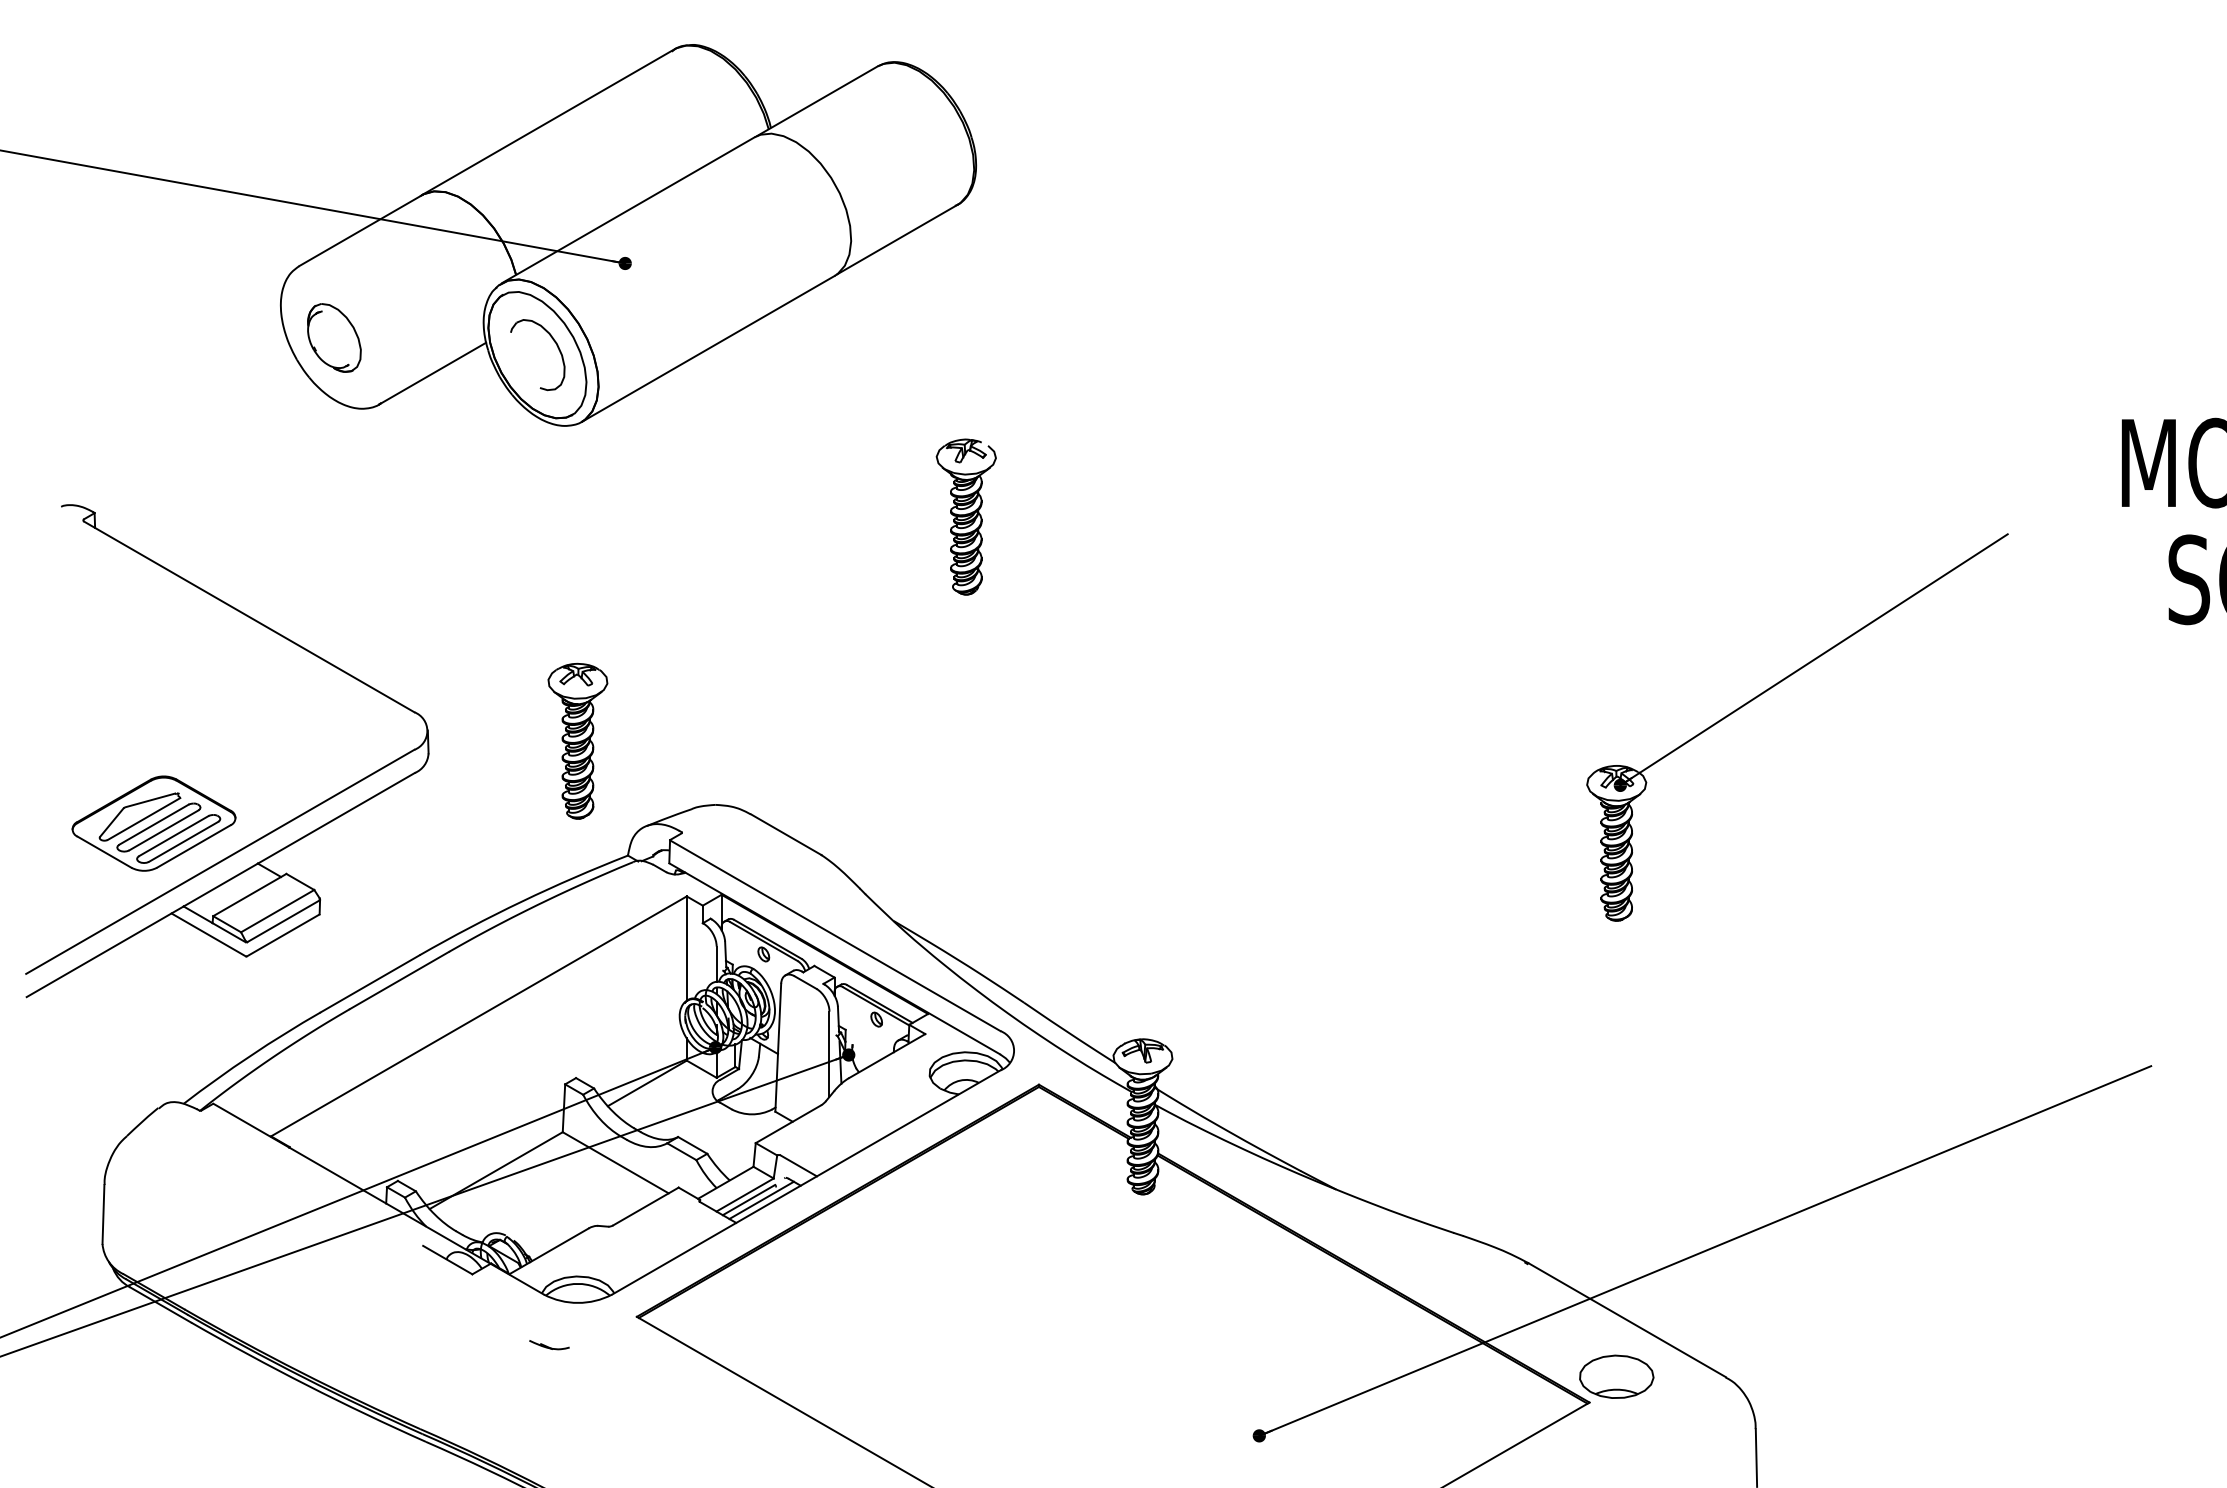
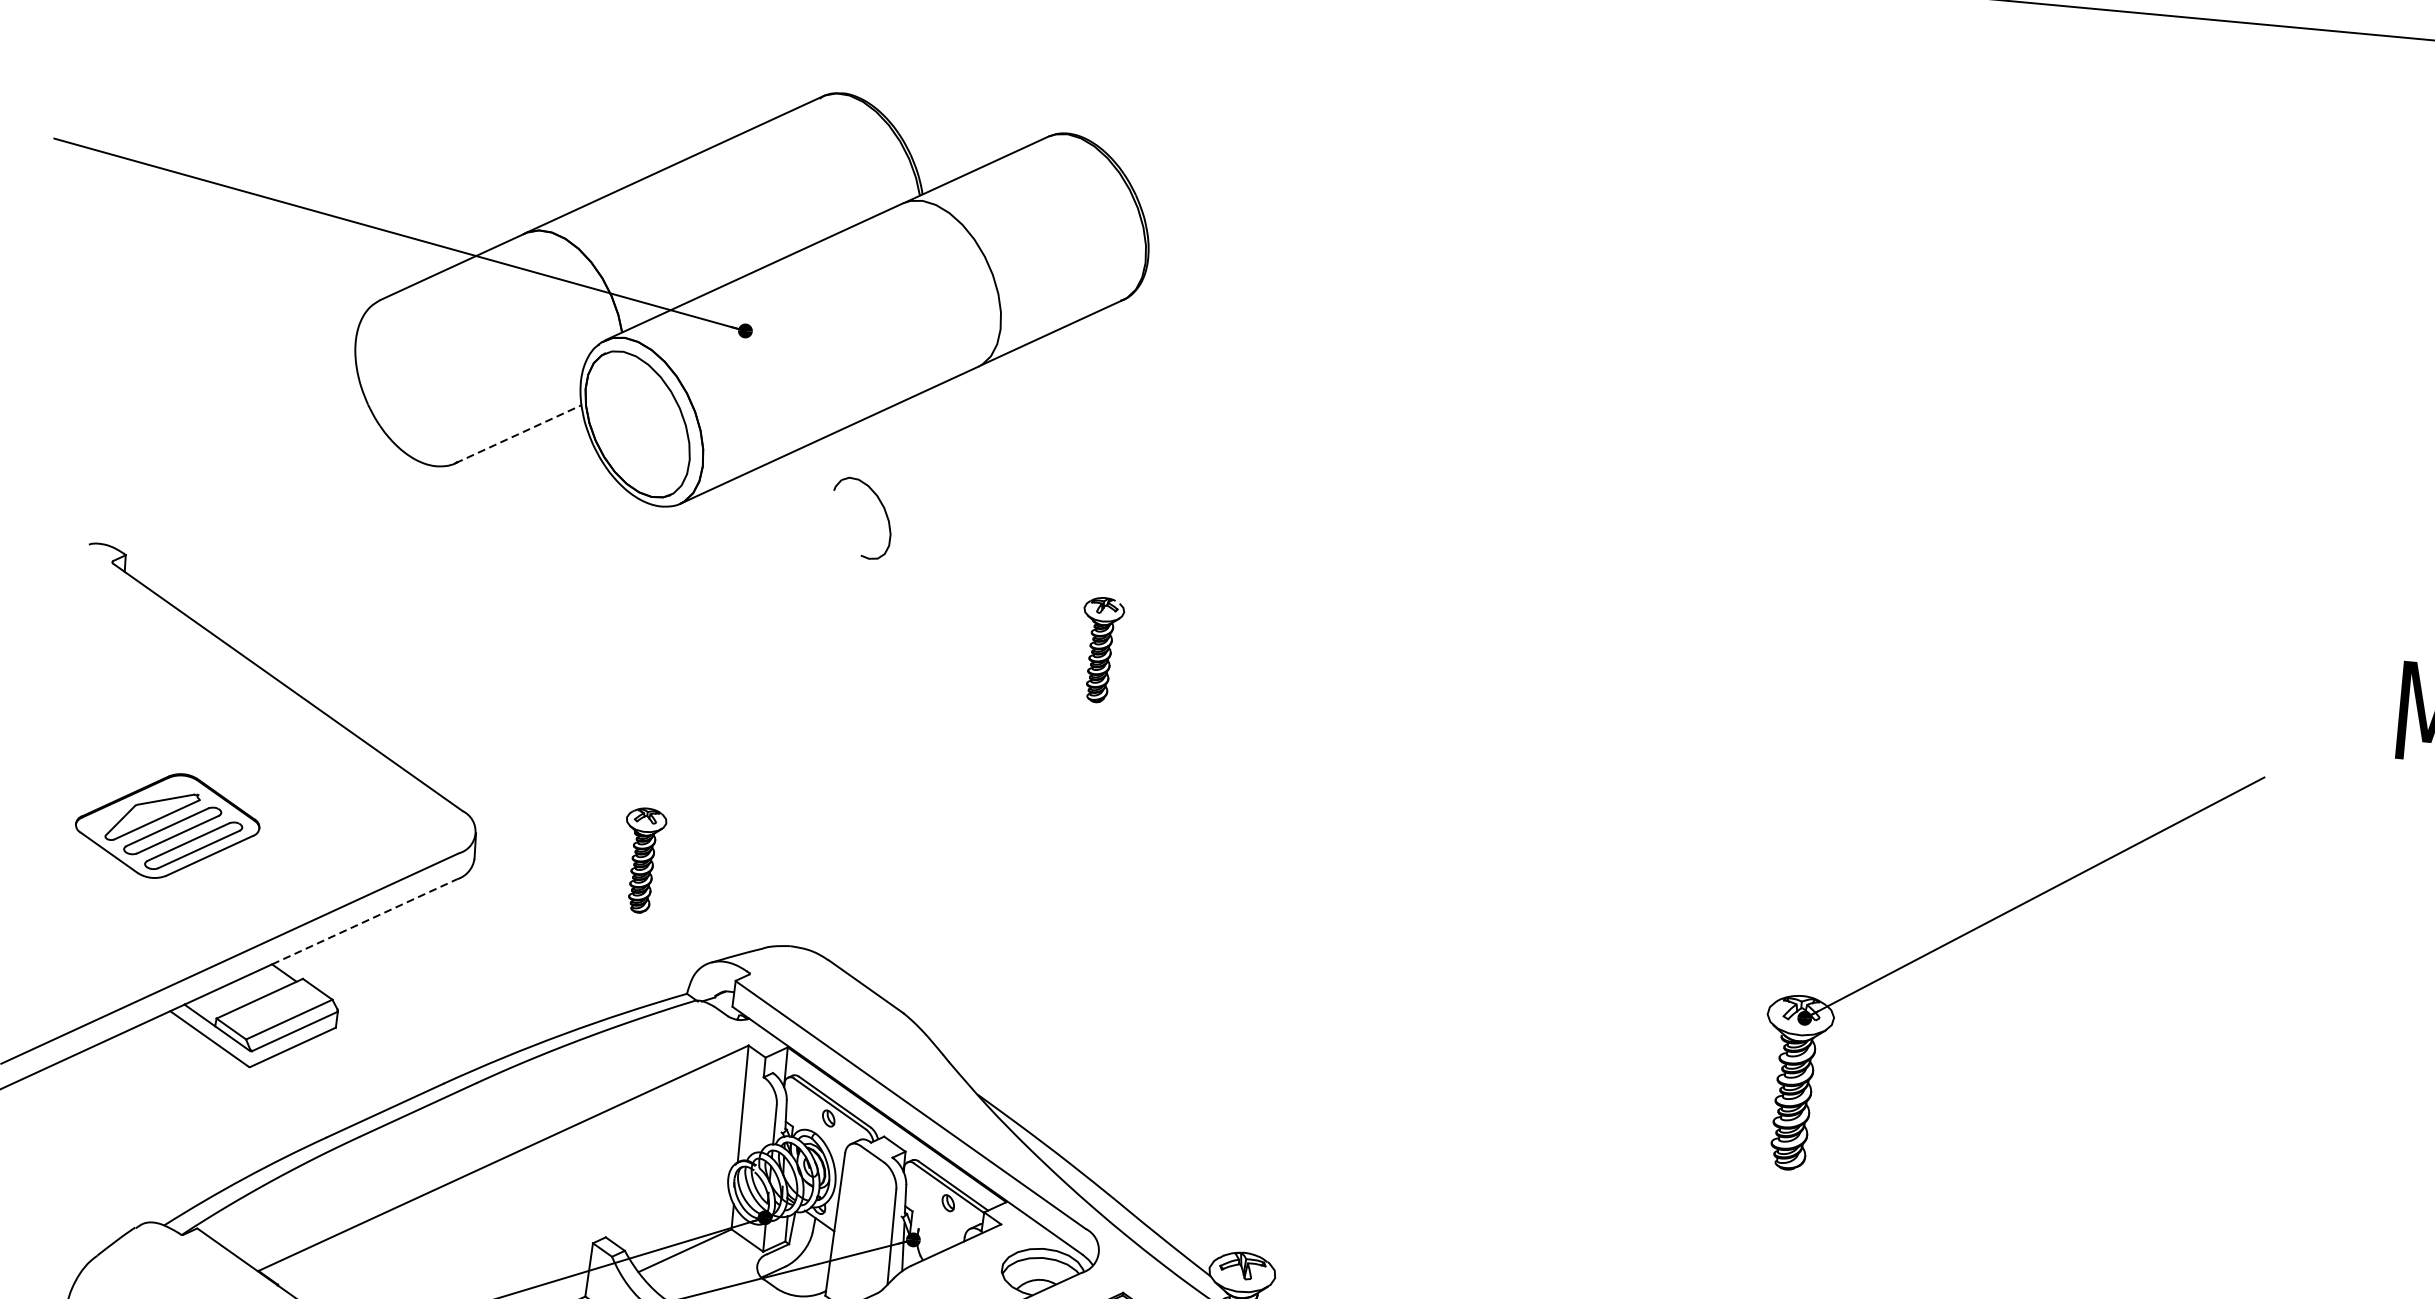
part: (334, 337) -> (412, 383), removed
part: (557, 348) -> (884, 513), moved
line: (432, 373) -> (518, 434), solid -> dashed
part: (965, 516) -> (1099, 649), size x0.6
part: (577, 740) -> (642, 859), size x0.6
line: (336, 818) -> (364, 922), solid -> dashed
part: (153, 823) -> (167, 825), moved

